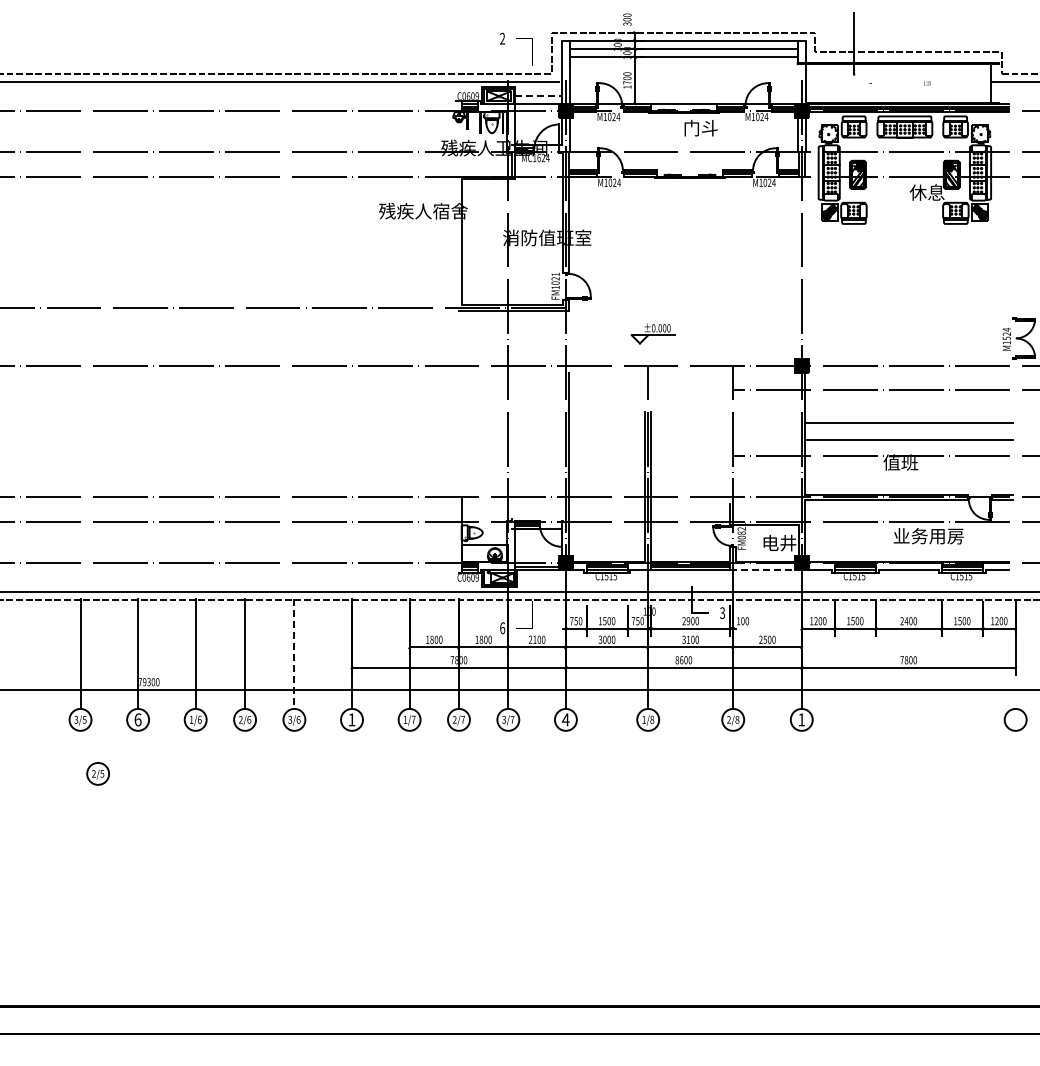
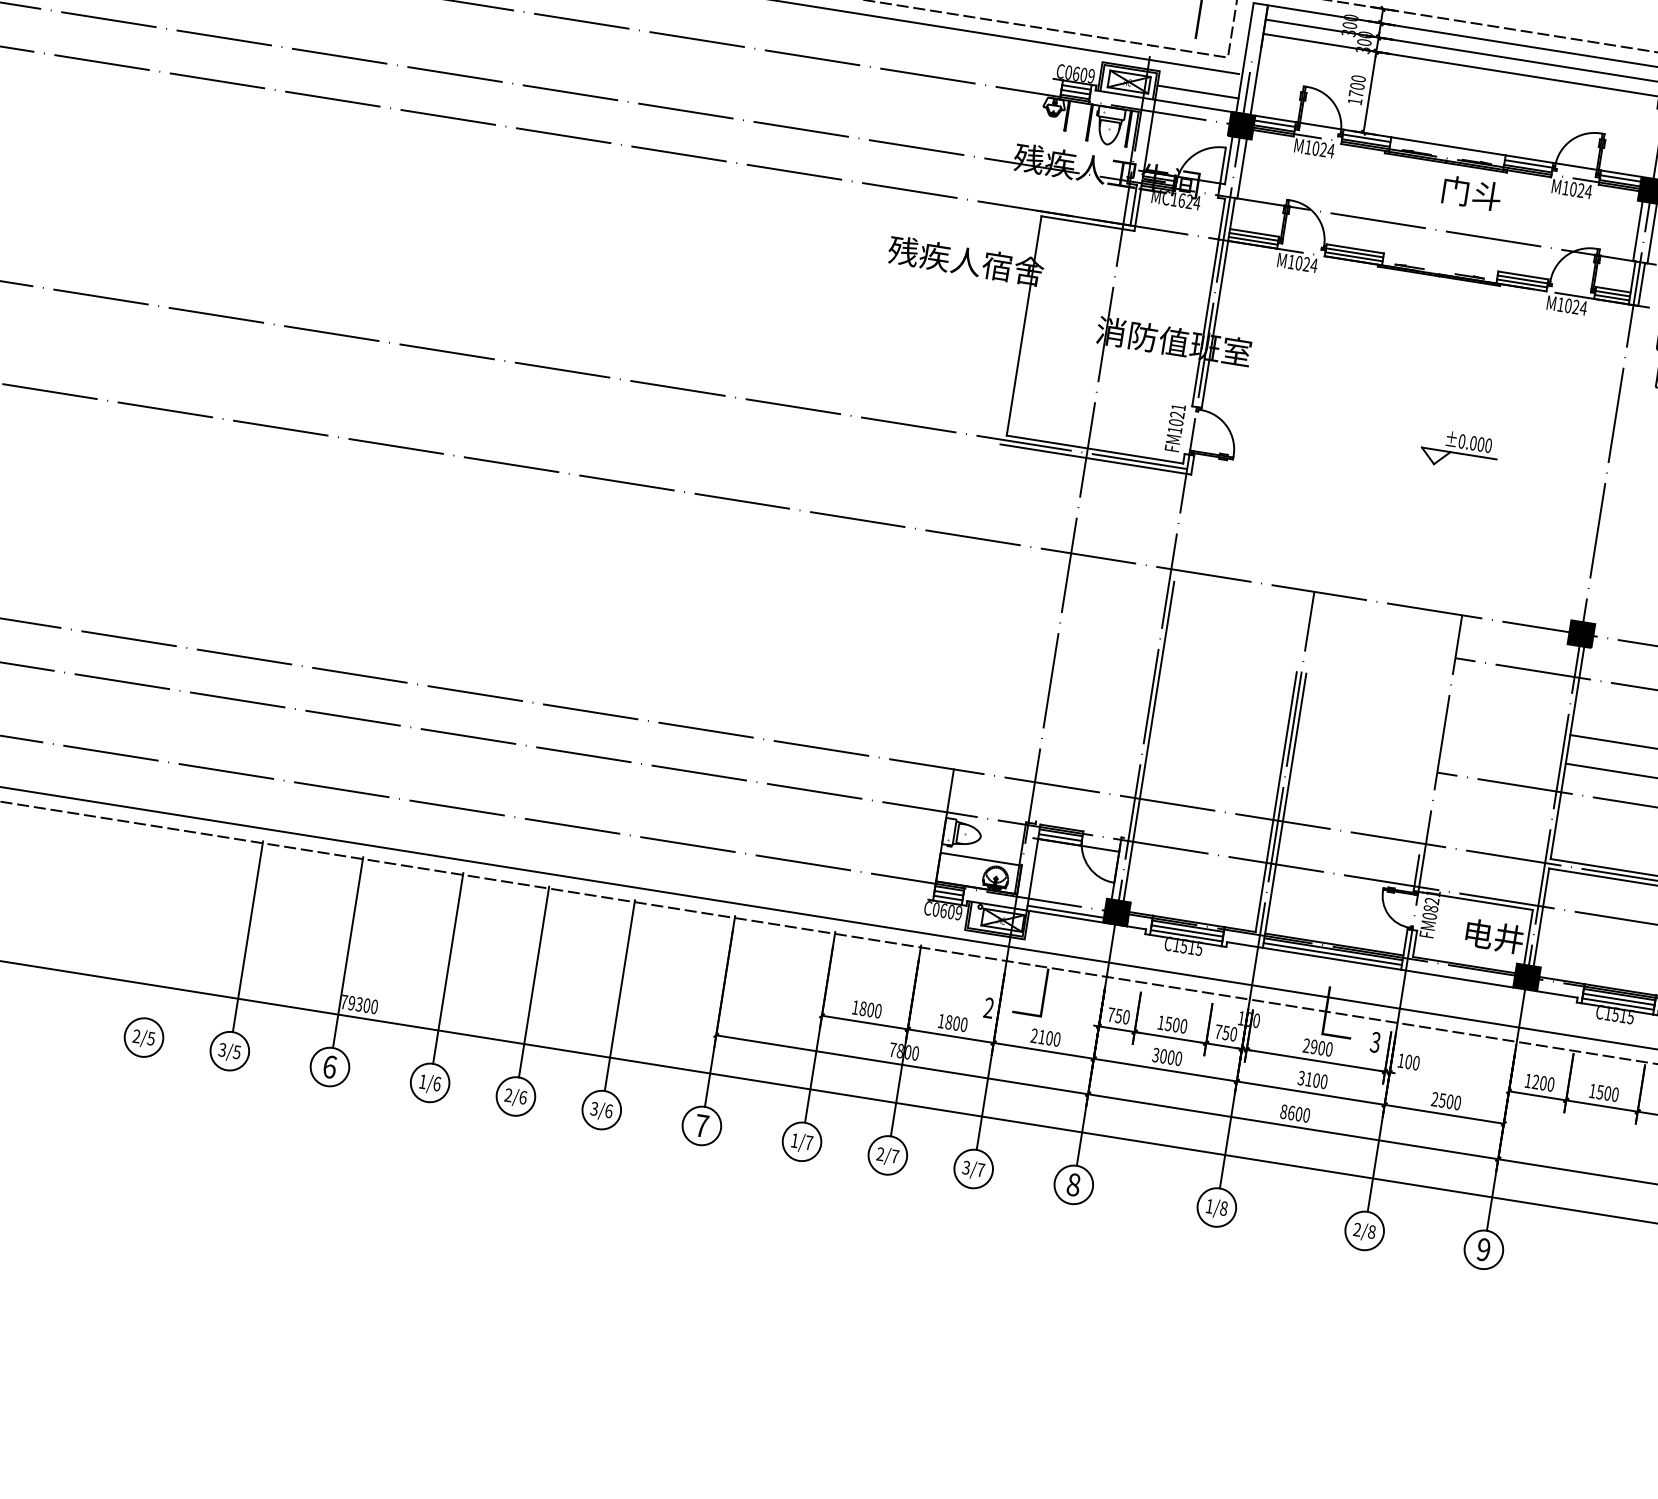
line: (539, 95) -> (1199, 91), dashed -> solid
part: (652, 333) -> (1458, 450), moved
line: (763, 570) -> (1458, 979), dashed -> solid
text: (502, 628) -> (988, 1008), 6 -> 2
line: (294, 654) -> (619, 996), dashed -> solid
text: (351, 719) -> (701, 1125), 1 -> 7
text: (565, 719) -> (1073, 1184), 4 -> 8
text: (801, 719) -> (1483, 1249), 1 -> 9
part: (97, 773) -> (142, 1036), moved

